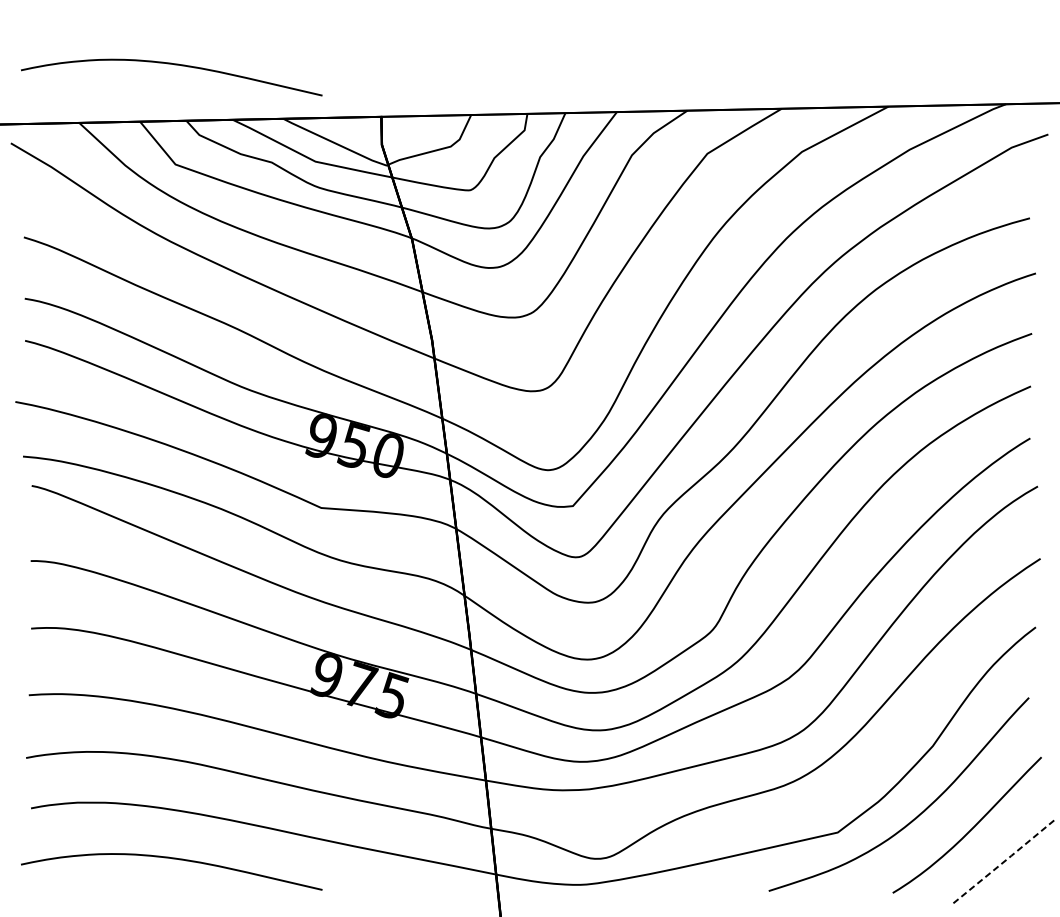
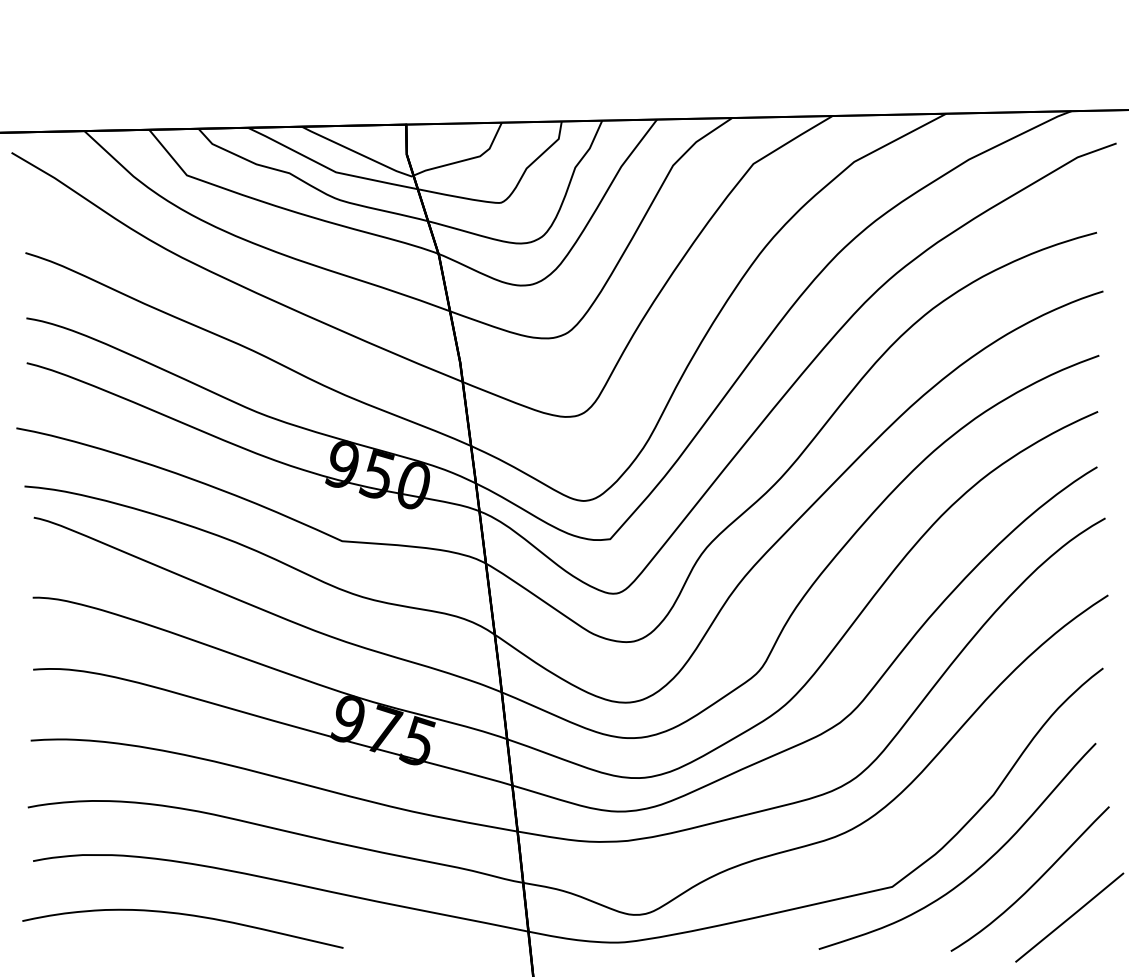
curve: (172, 65) -> (183, 69), removed
line: (1005, 861) -> (1070, 917), dashed -> solid

